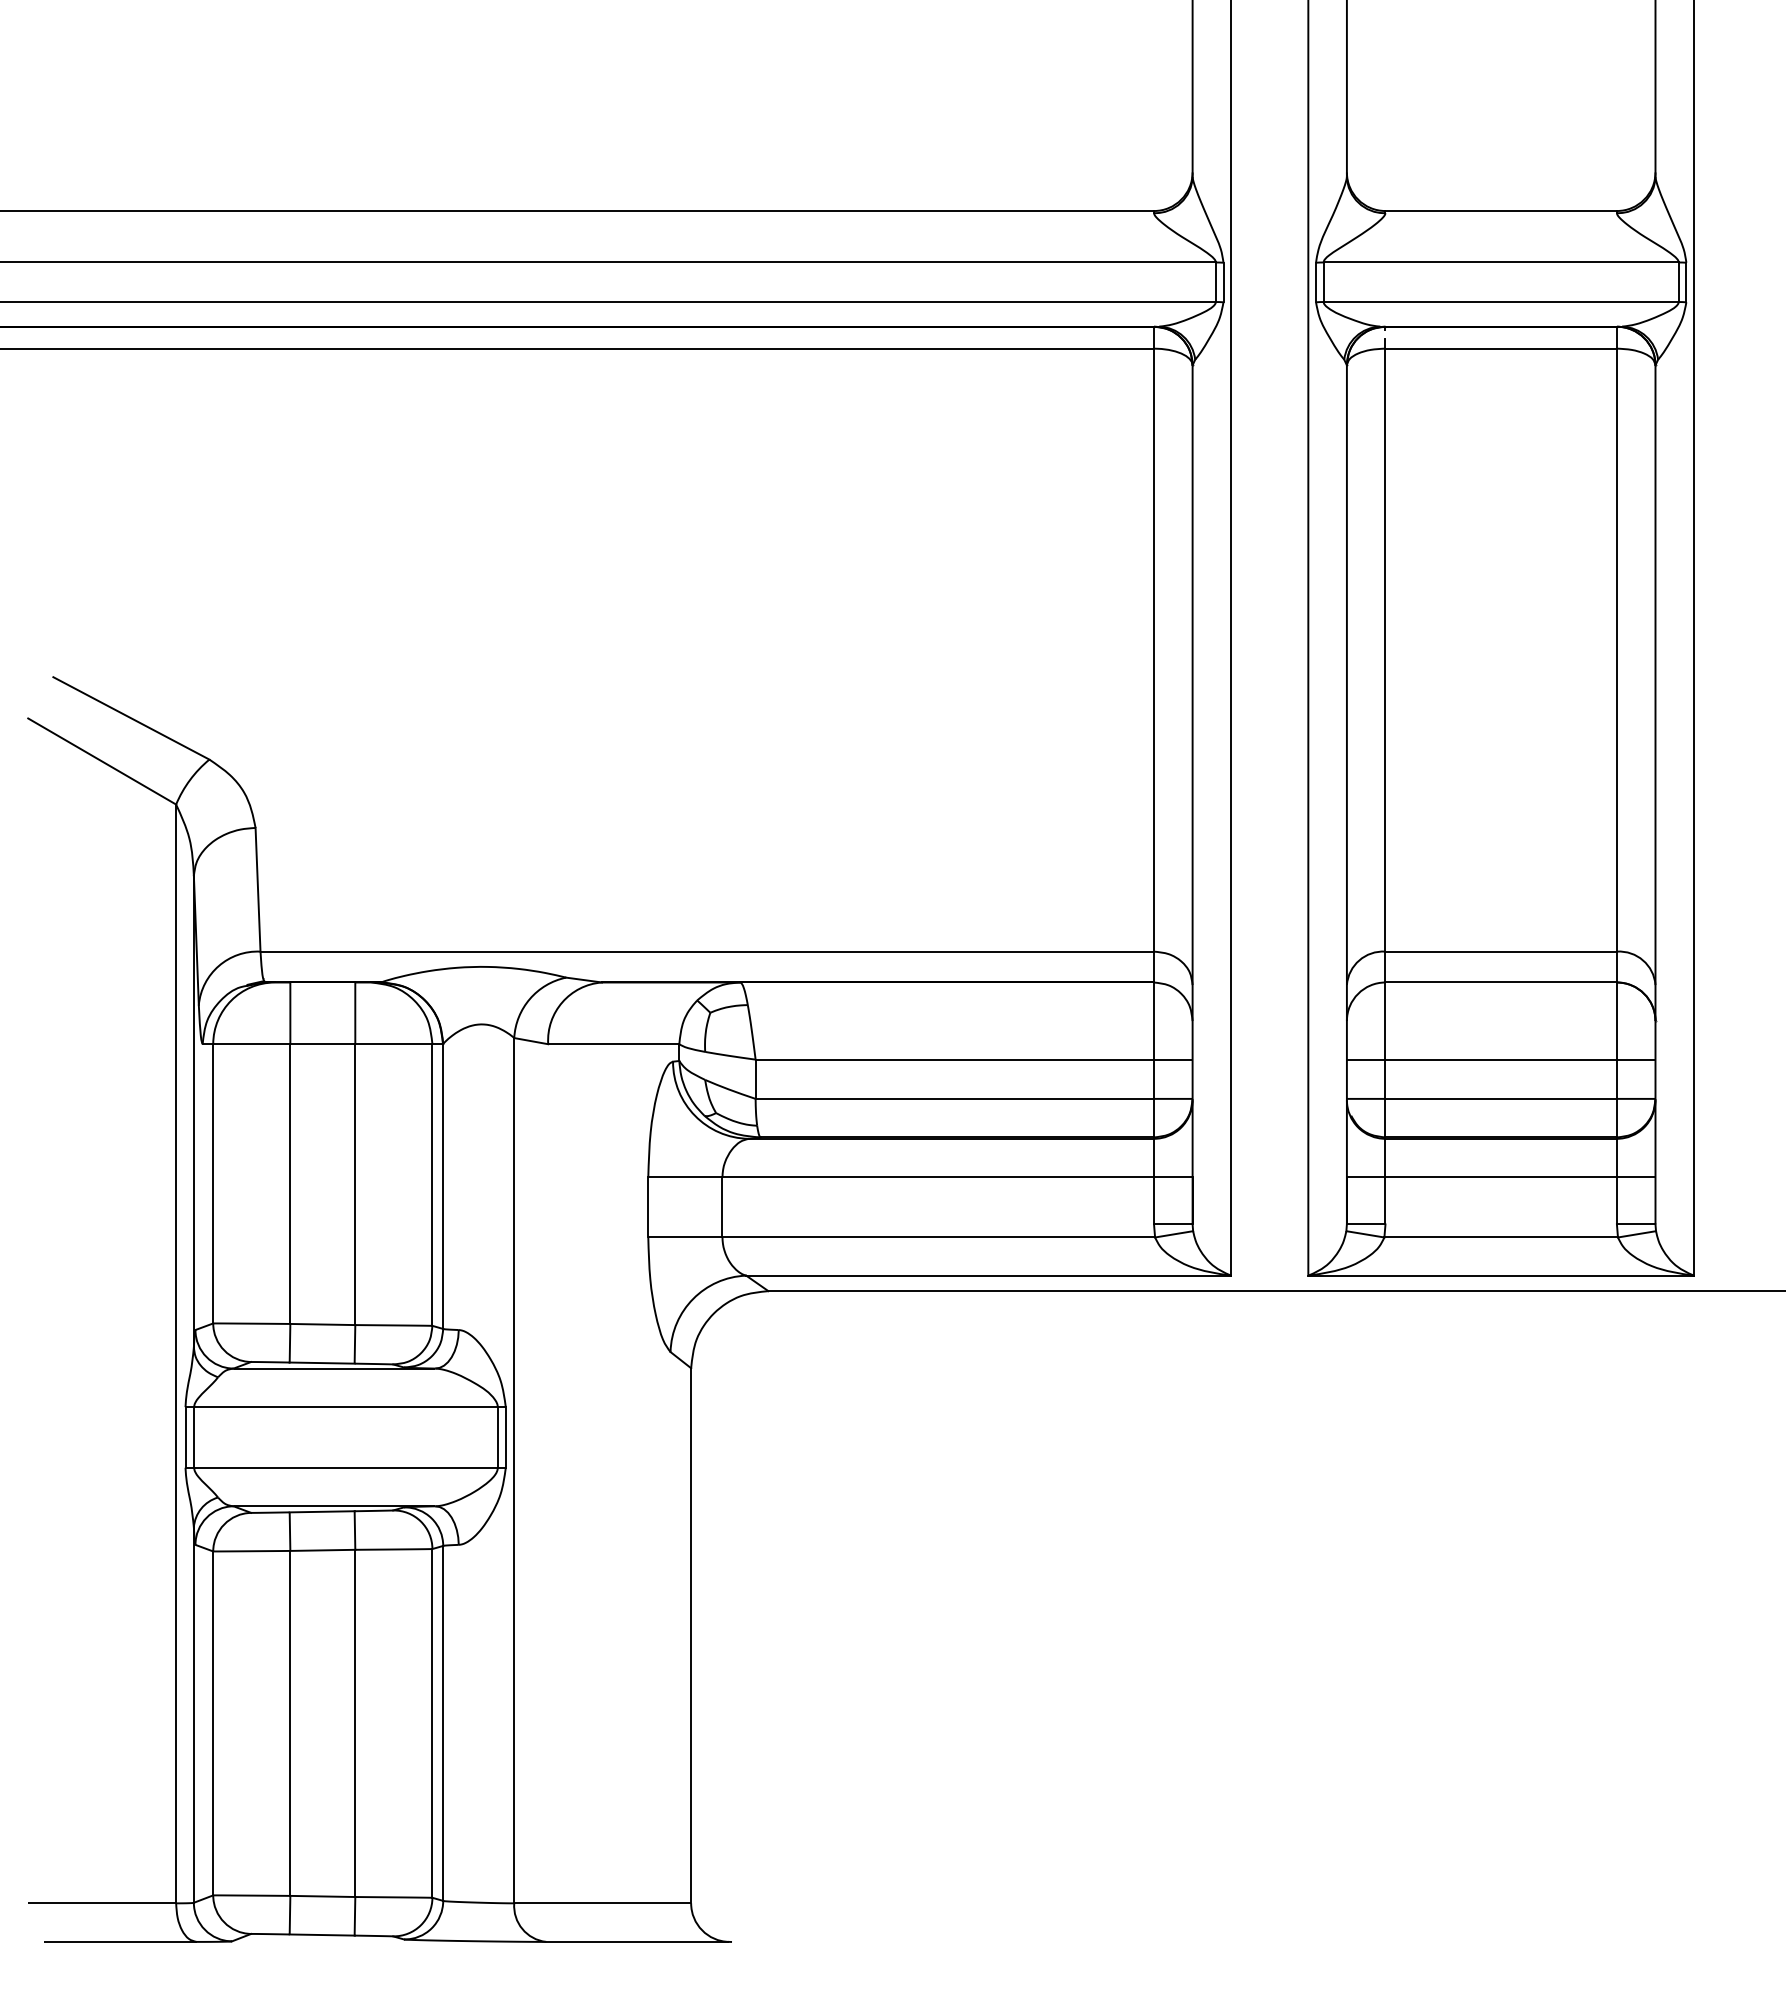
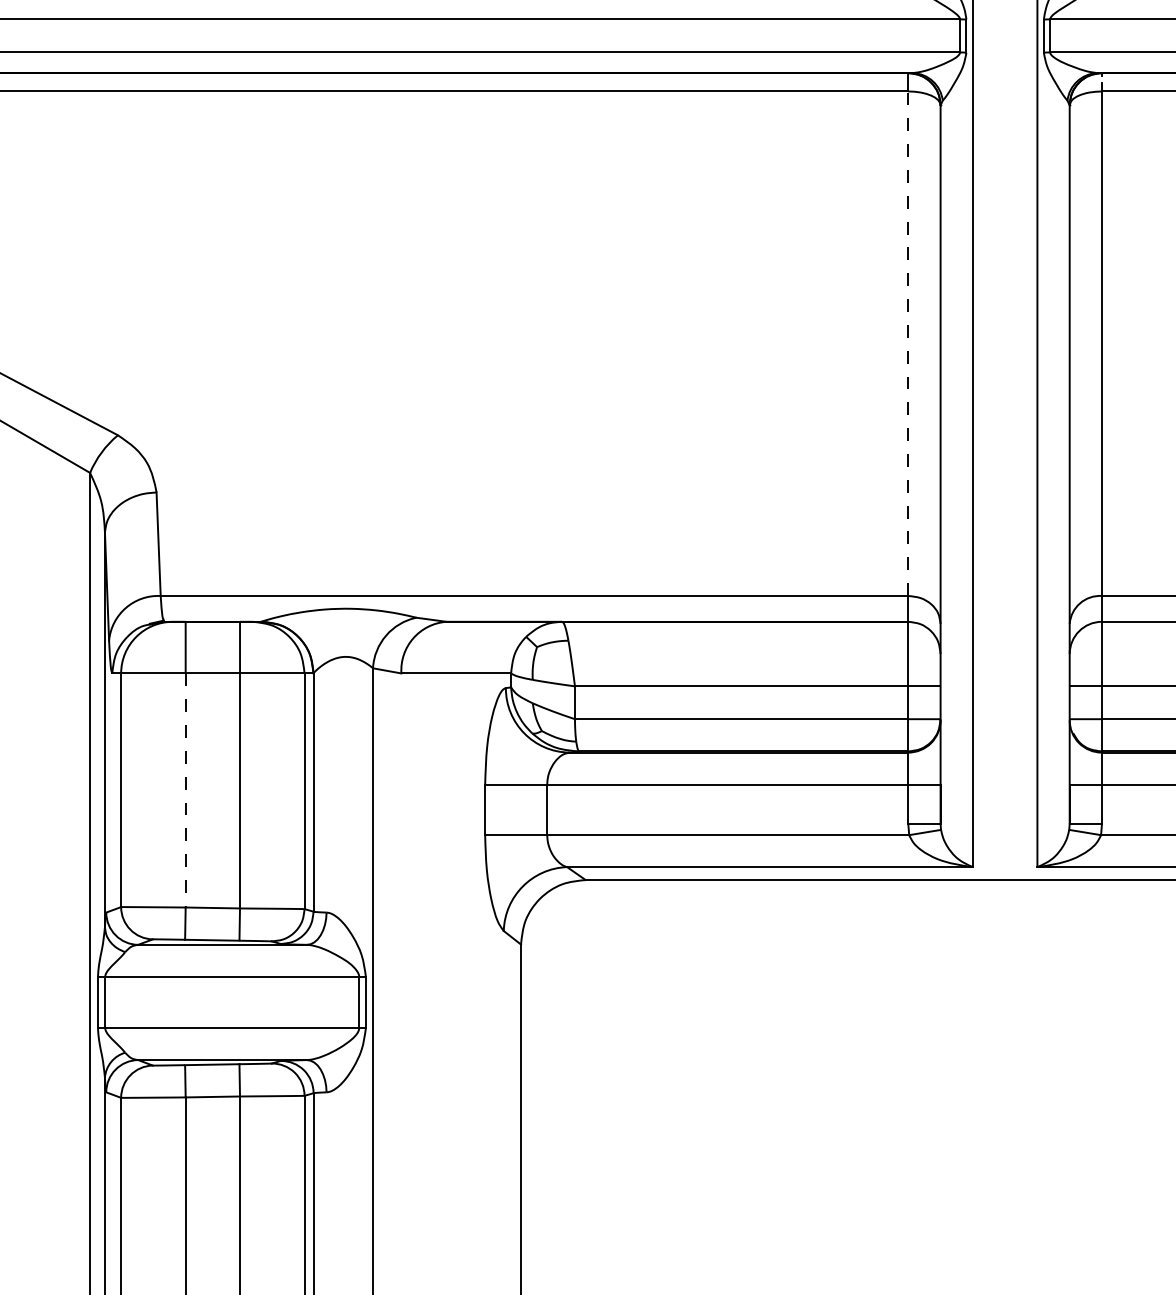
line: (1154, 649) -> (908, 343), solid -> dashed
line: (290, 1184) -> (185, 790), solid -> dashed

